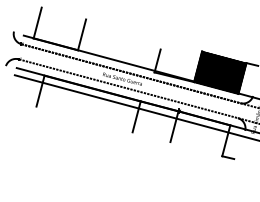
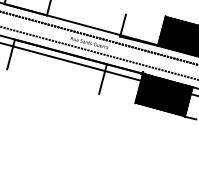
hatch: (200, 133) -> (164, 94), added

